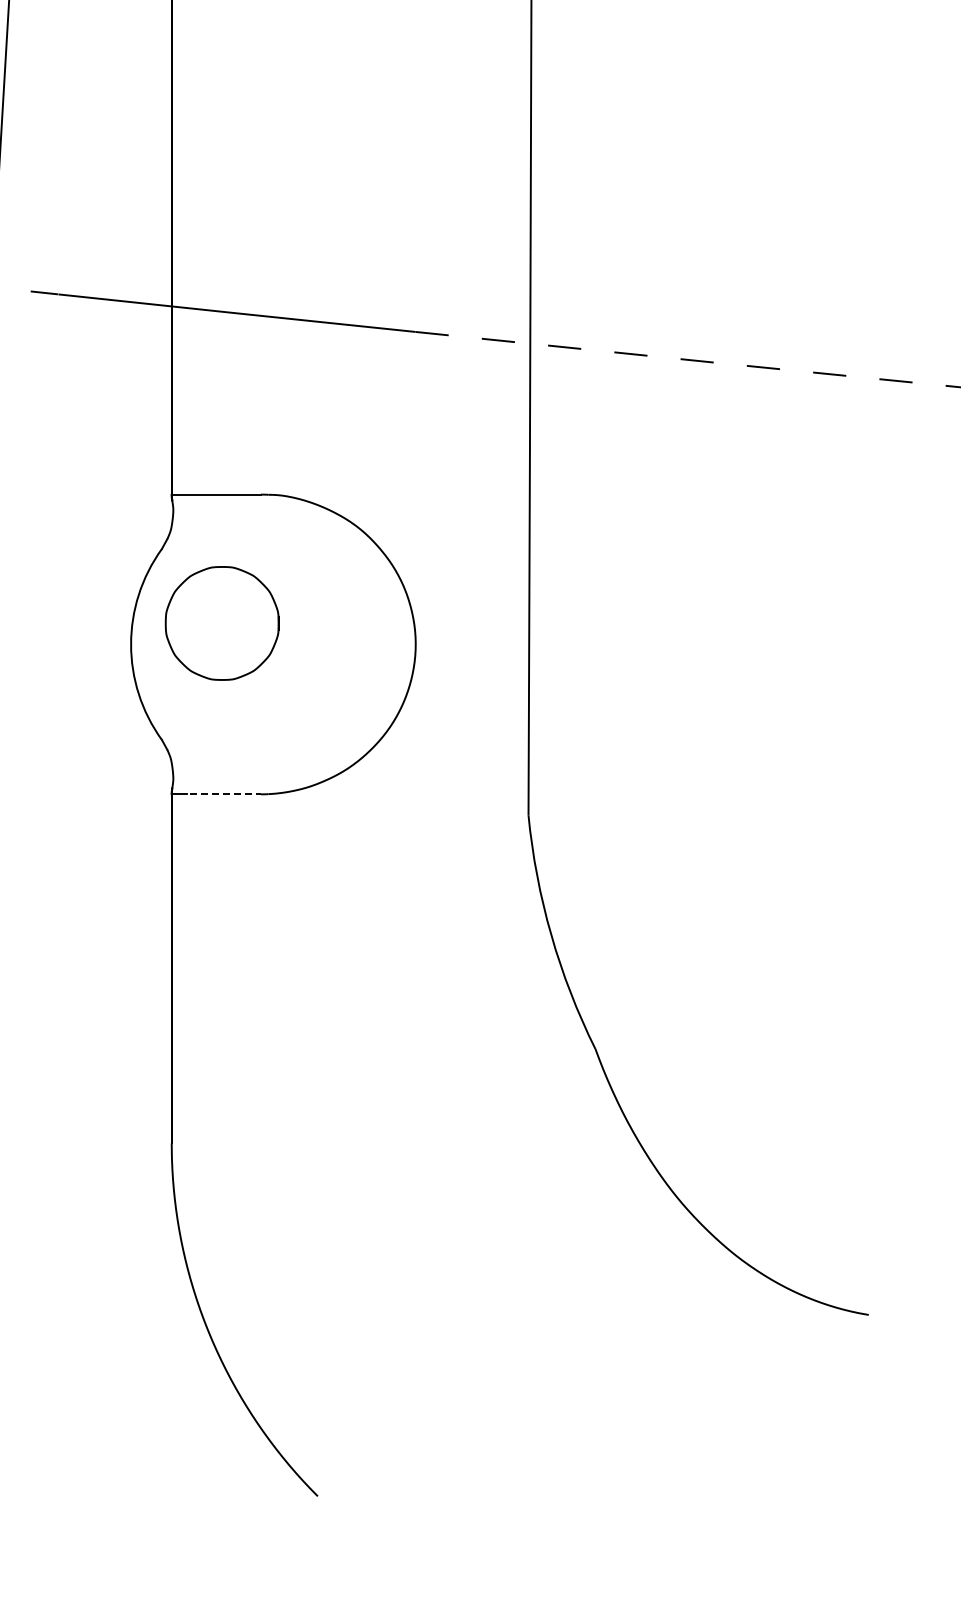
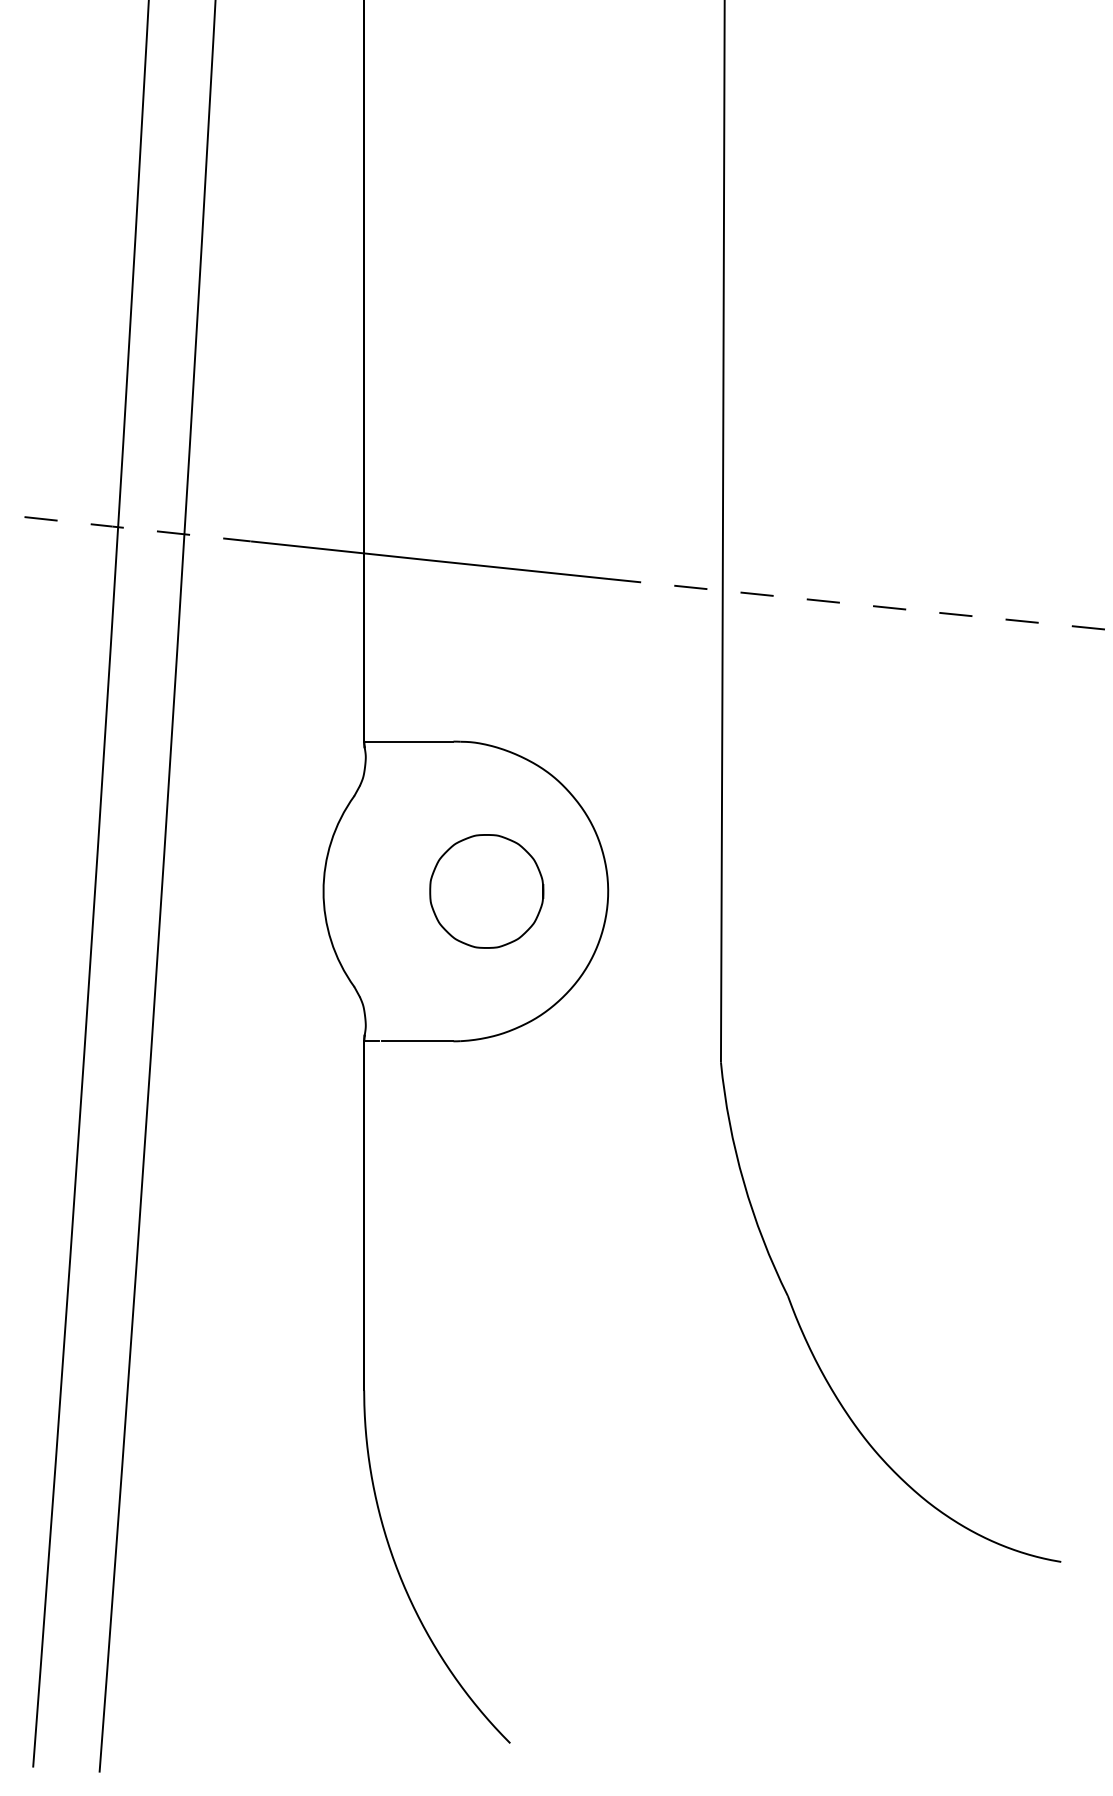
curve: (167, 623) -> (431, 891), moved
line: (225, 794) -> (417, 1041), dashed -> solid

